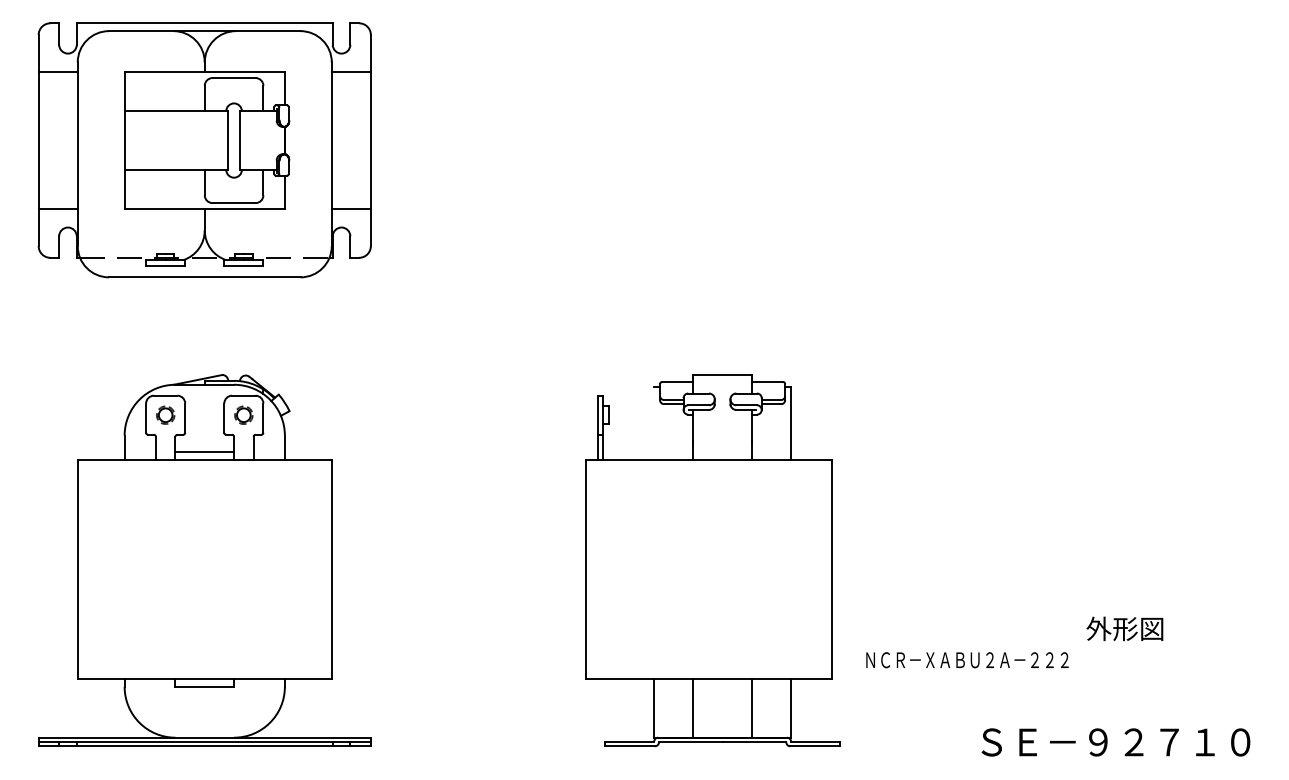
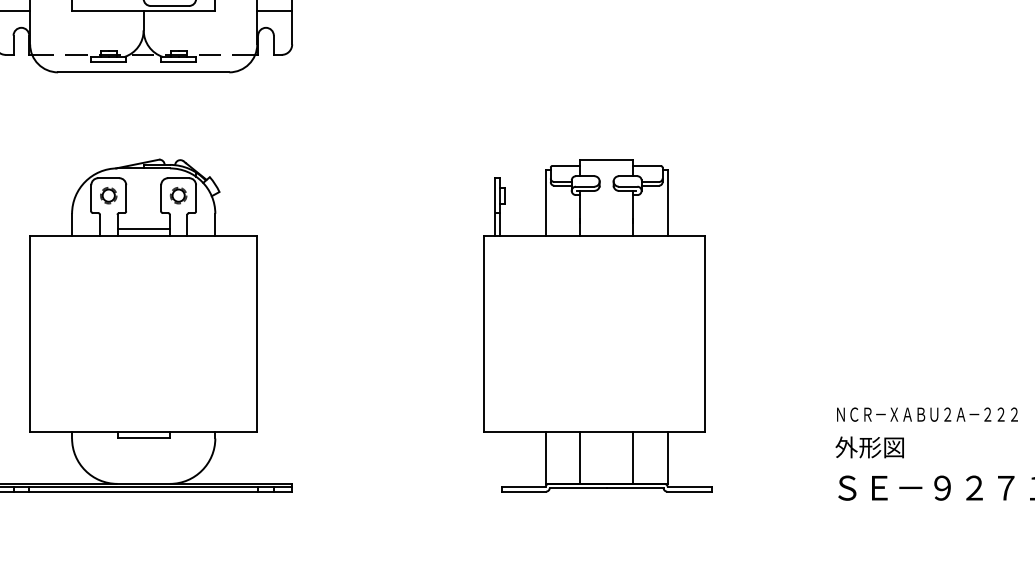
line: (654, 423) -> (545, 203), added
text: (1124, 628) -> (869, 447), moved
text: (967, 660) -> (927, 414), moved

